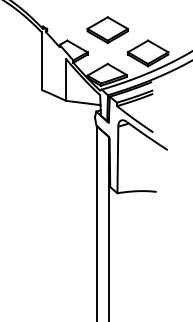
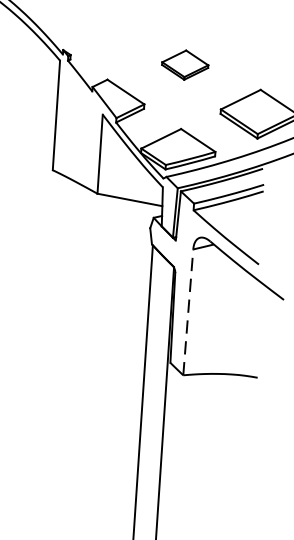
part: (107, 30) -> (184, 65), size x0.6
line: (117, 159) -> (187, 311), solid -> dashed

